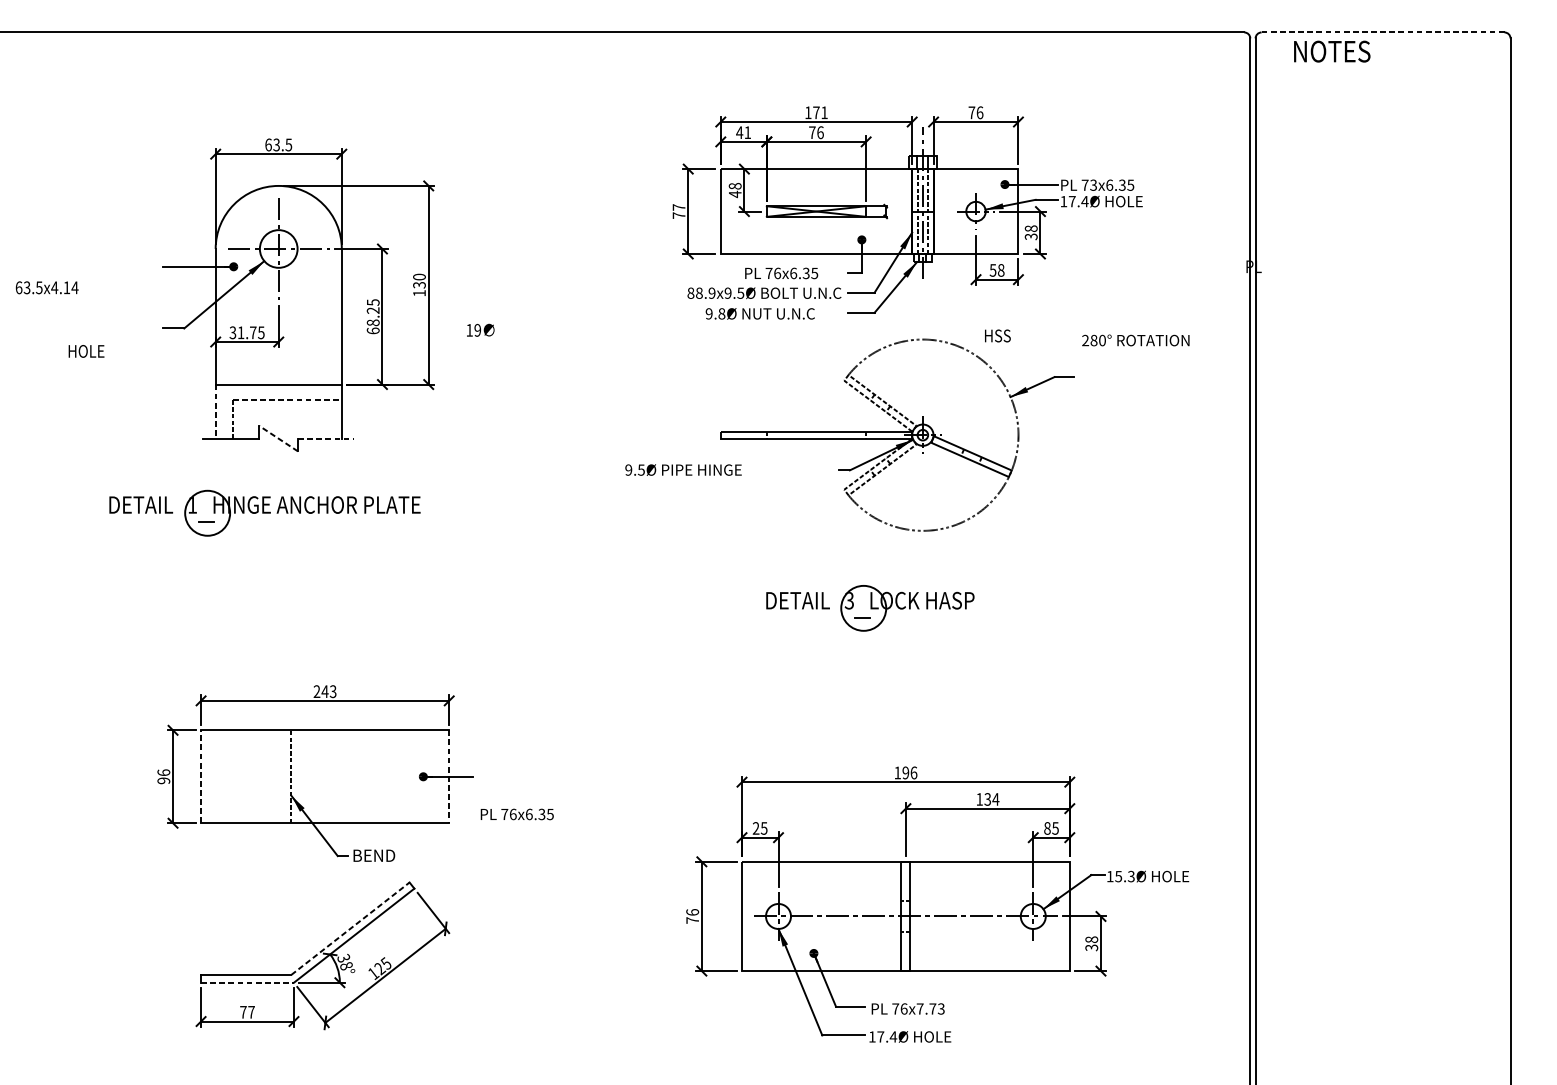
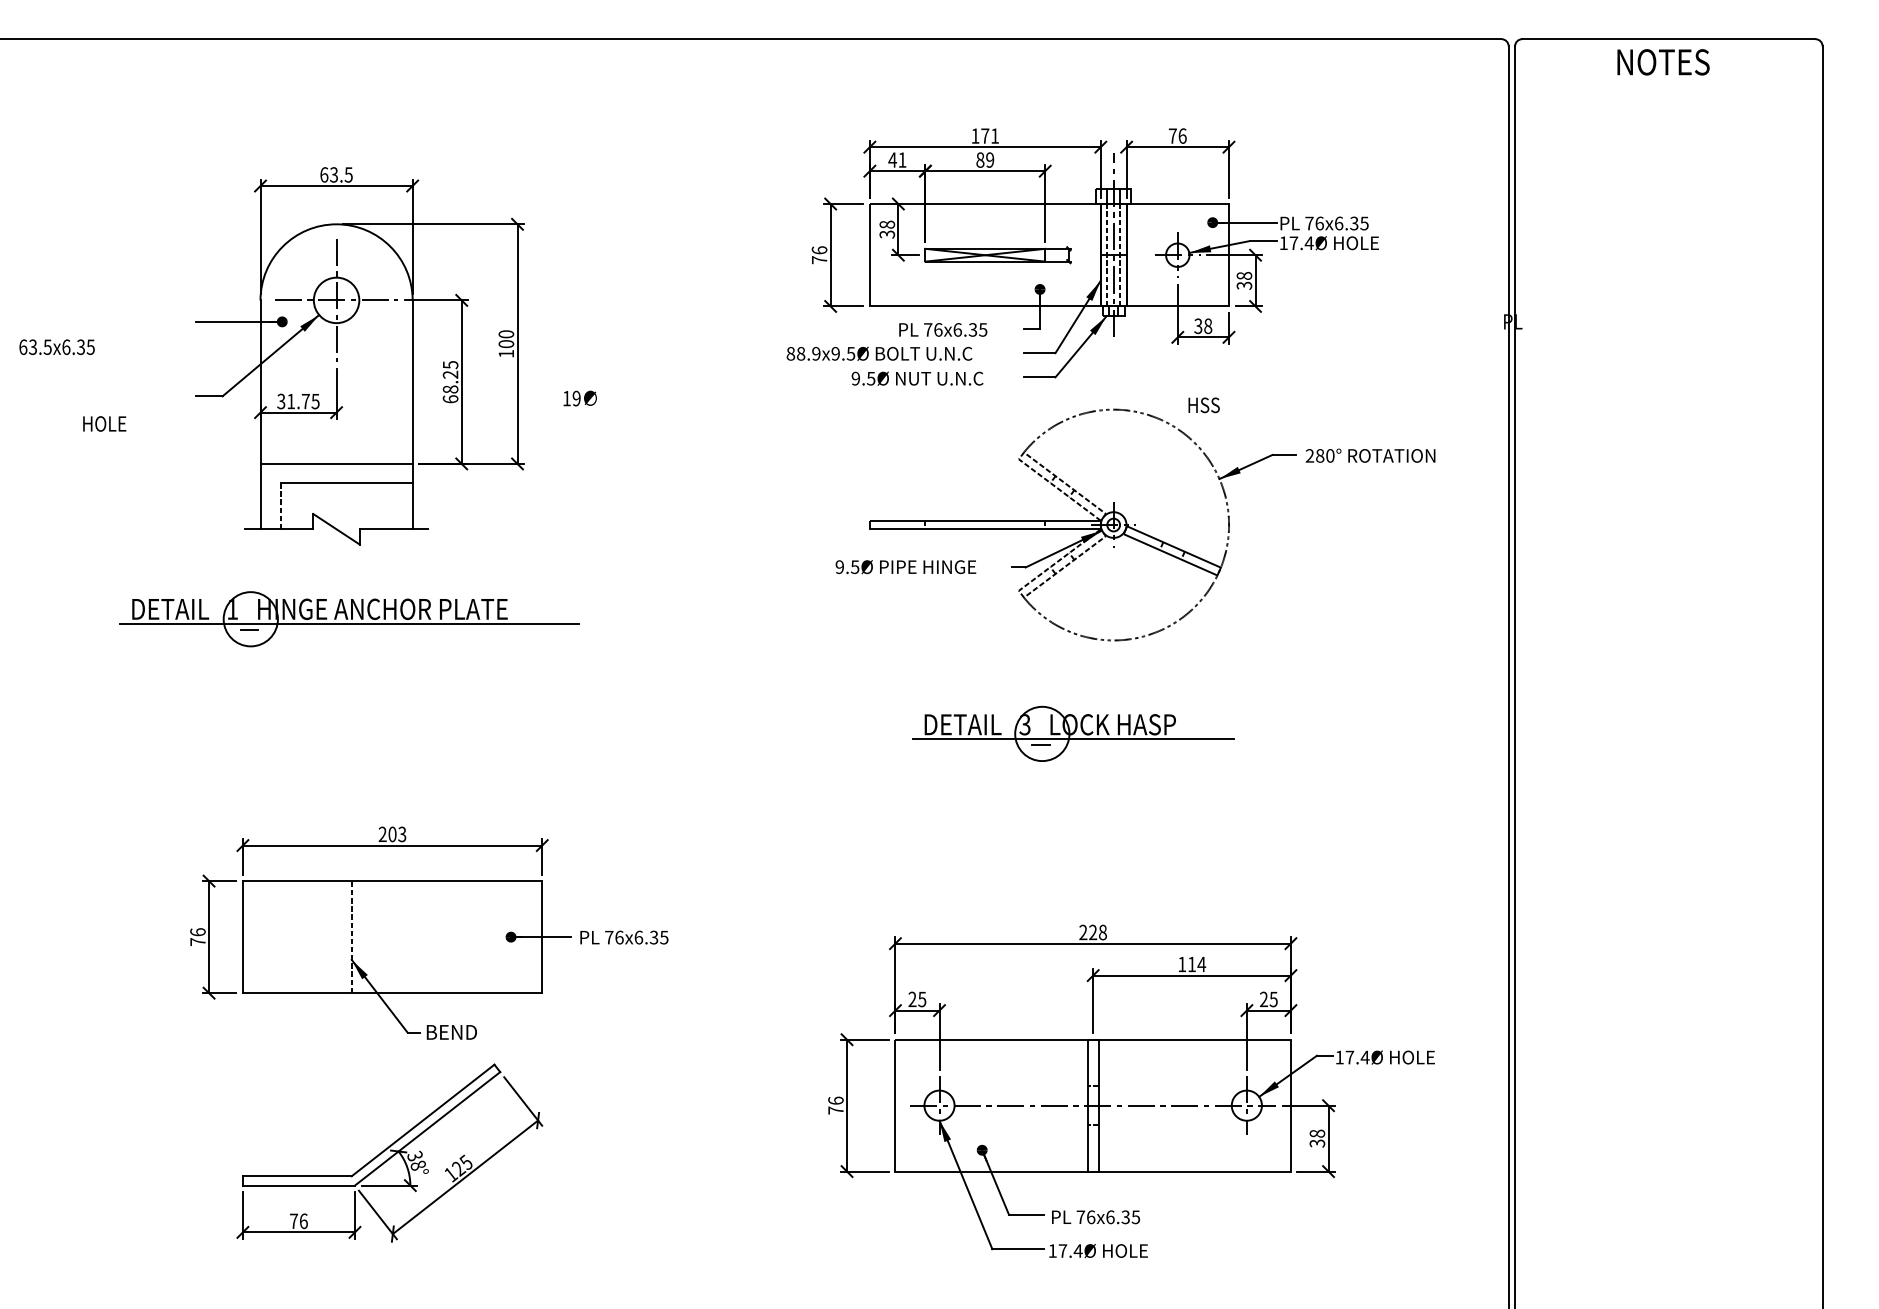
line: (1382, 32) -> (1668, 39), dashed -> solid
text: (1332, 51) -> (1663, 62), moved
text: (816, 132) -> (985, 159), 76 -> 89
text: (1093, 185) -> (1319, 223), 73x6.35 -> 76x6.35
text: (735, 194) -> (887, 234), 48 -> 38
text: (679, 207) -> (819, 250), 77 -> 76
text: (993, 269) -> (1198, 325), 58 -> 38
text: (419, 285) -> (506, 344), 130 -> 100
text: (64, 288) -> (78, 347), 63.5x4.14 -> 63.5x6.35
text: (764, 293) -> (879, 353), moved
text: (722, 313) -> (871, 378), 9.8Ø -> 9.5Ø
text: (1135, 340) -> (1370, 455), moved
line: (286, 400) -> (346, 483), dashed -> solid
line: (215, 411) -> (260, 496), dashed -> solid
line: (278, 438) -> (336, 529), dashed -> solid
line: (325, 438) -> (393, 529), dashed -> solid
text: (683, 470) -> (905, 567), moved
line: (289, 516) -> (349, 623), added
line: (889, 612) -> (1073, 739), added
text: (325, 691) -> (392, 834), 243 -> 203
text: (906, 772) -> (1093, 932), 196 -> 228
line: (200, 776) -> (242, 936), dashed -> solid
line: (449, 777) -> (542, 937), dashed -> solid
text: (163, 781) -> (197, 942), 96 -> 76
text: (987, 799) -> (1191, 964), 134 -> 114
text: (517, 814) -> (624, 937), moved
text: (1047, 828) -> (1264, 999), 85 -> 25
text: (1124, 876) -> (1357, 1057), 15.3Ø -> 17.4Ø
line: (350, 928) -> (423, 1120), dashed -> solid
line: (248, 982) -> (299, 1185), dashed -> solid
text: (931, 1009) -> (1123, 1217), 76x7.73 -> 76x6.35
text: (251, 1012) -> (303, 1221), 77 -> 76

